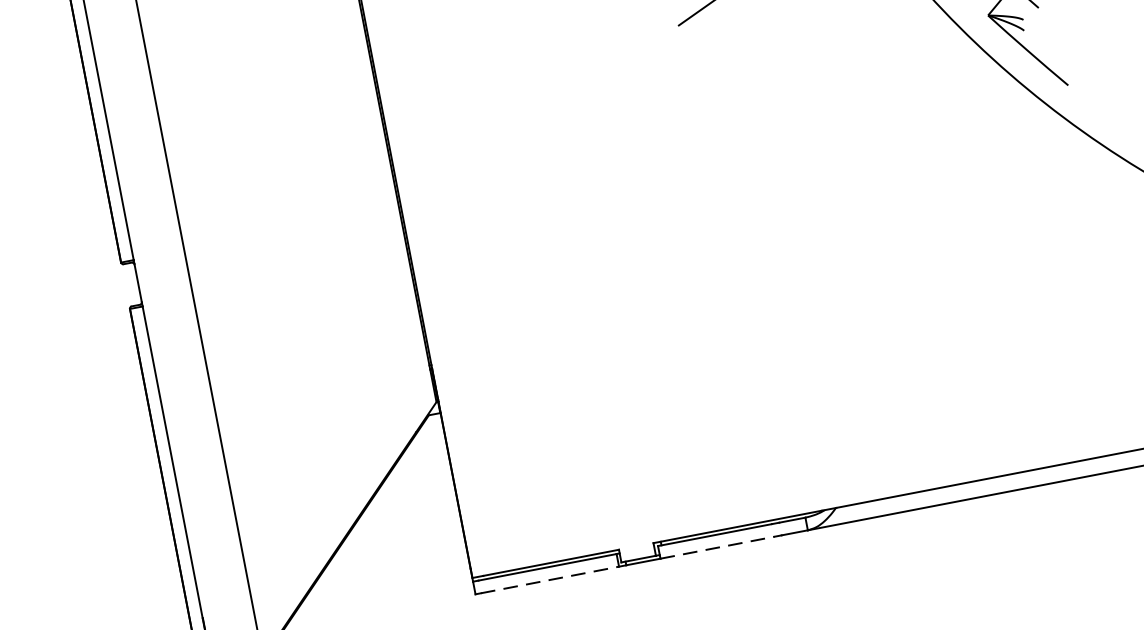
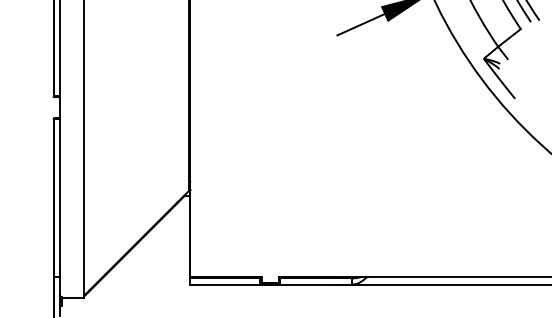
line: (717, 547) -> (308, 284), dashed -> solid
line: (549, 579) -> (226, 284), dashed -> solid

